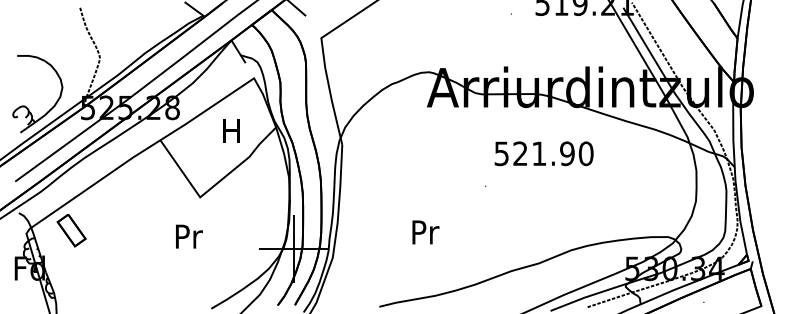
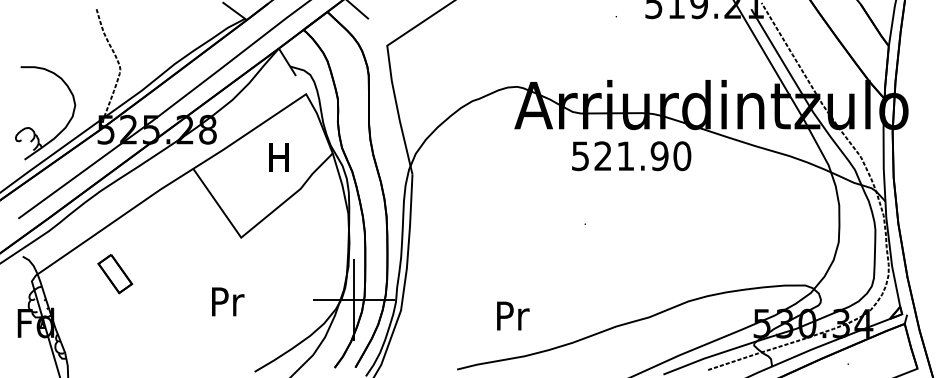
text: (543, 153) -> (630, 155), moved
part: (71, 230) -> (115, 273), moved
text: (425, 232) -> (512, 316), moved
text: (189, 236) -> (228, 301), moved

